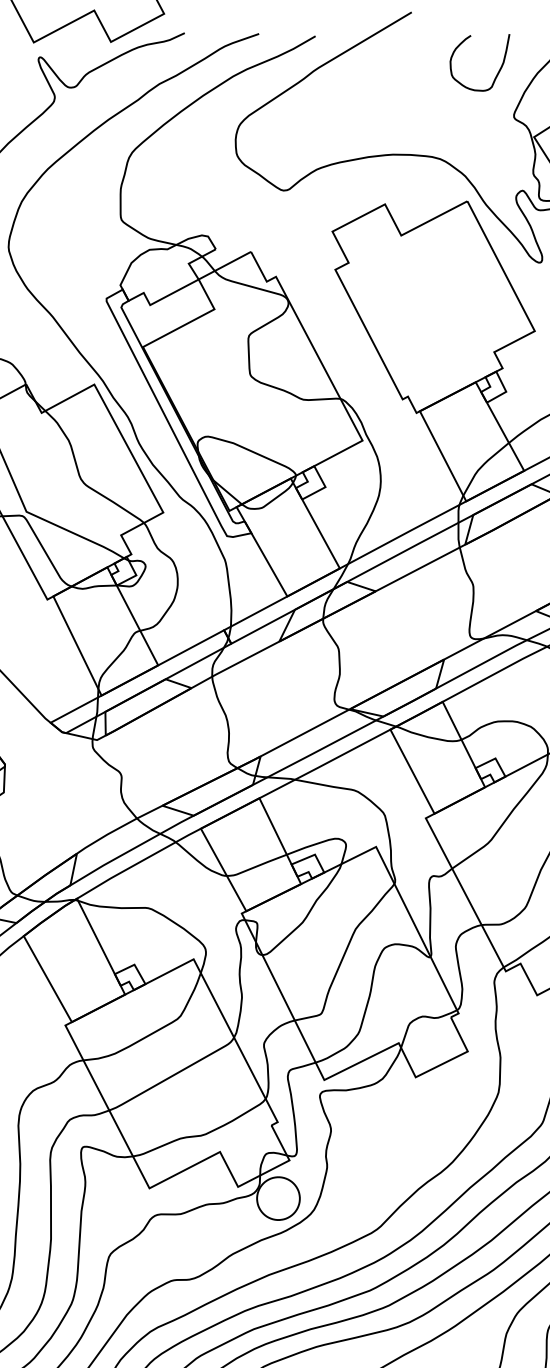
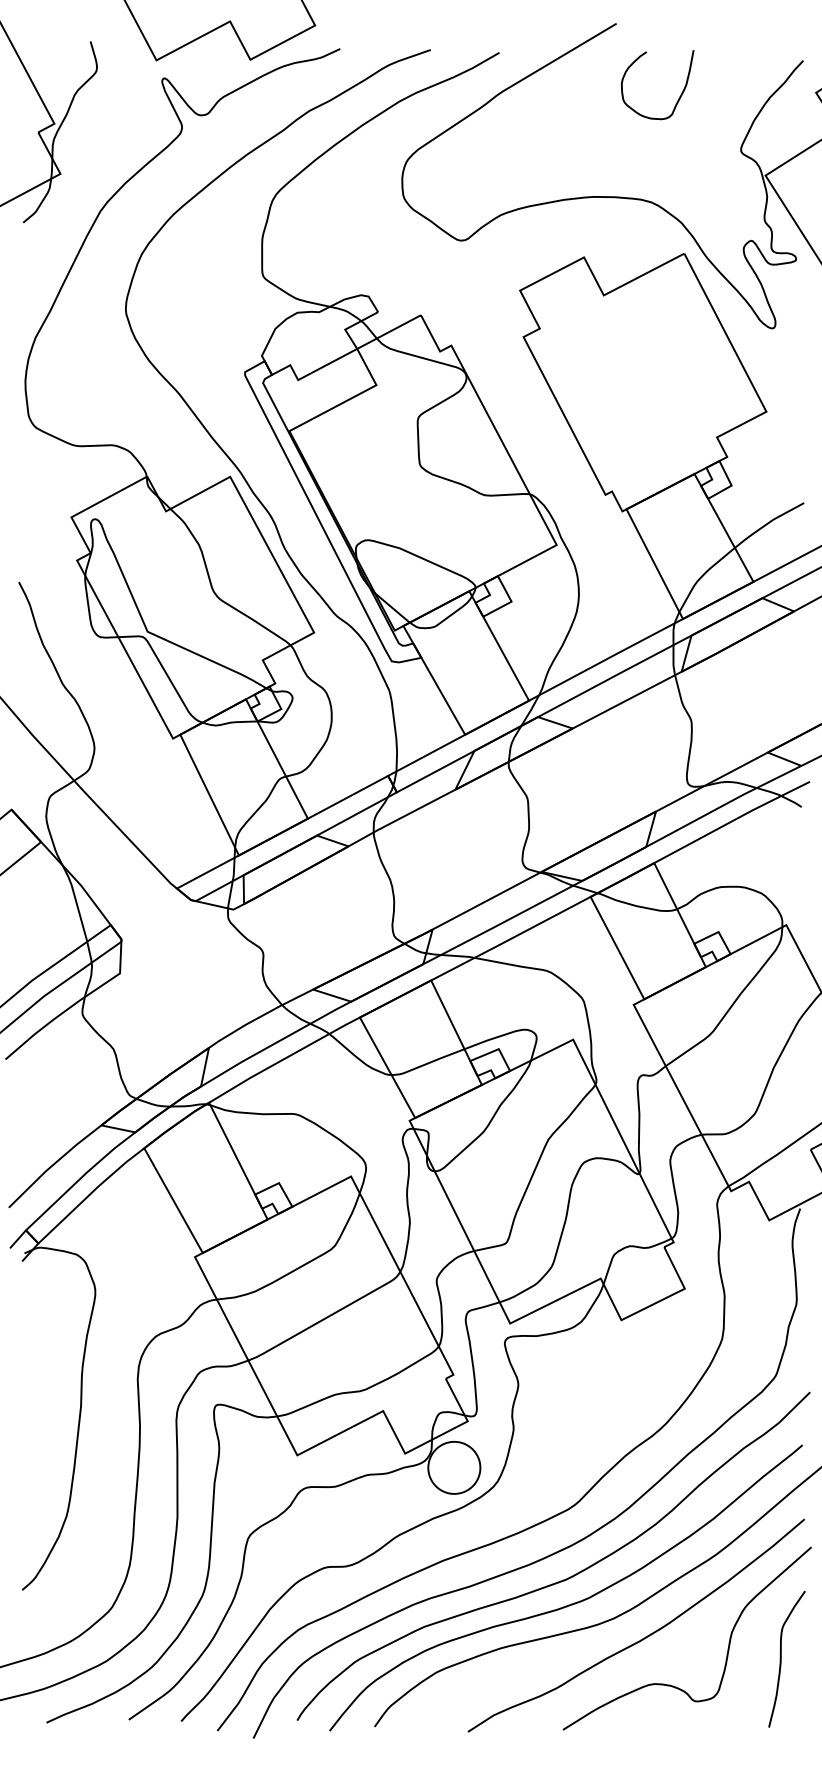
curve: (497, 72) -> (679, 96), moved

